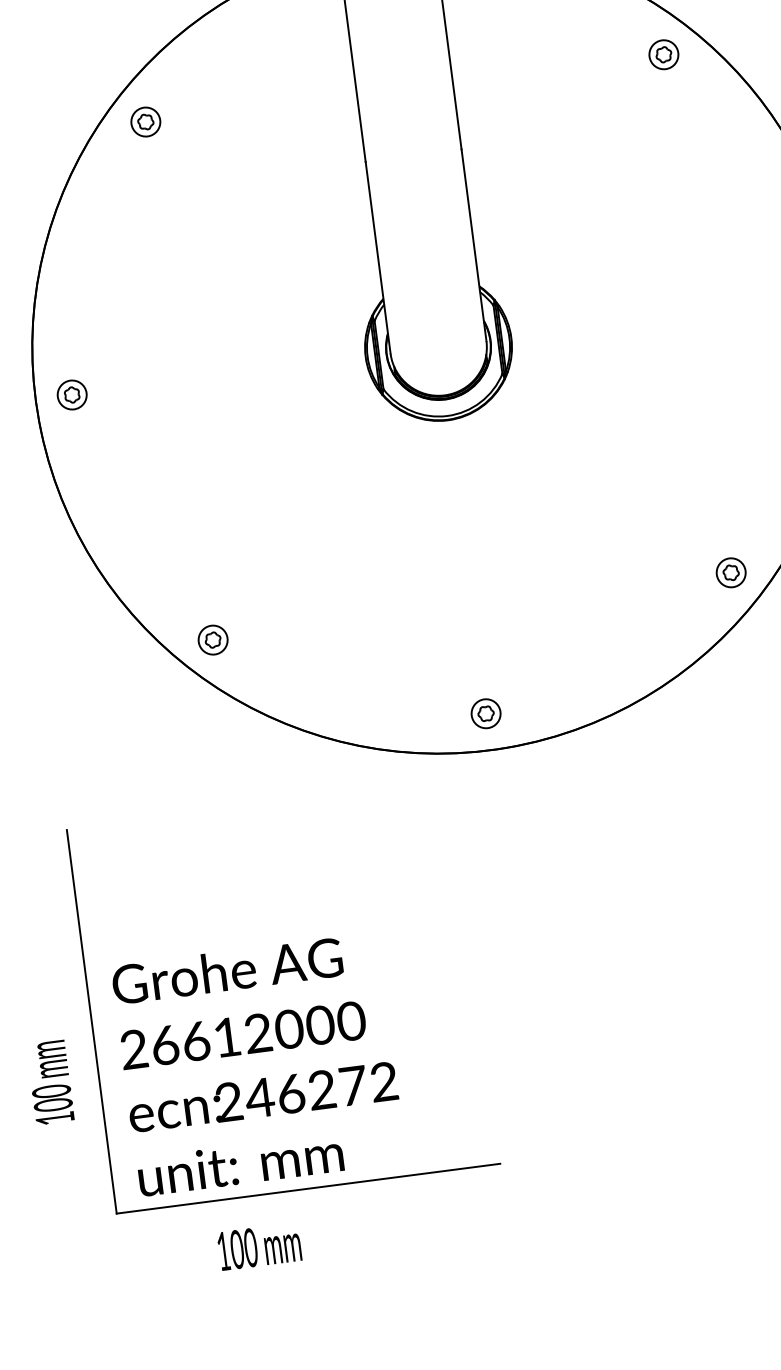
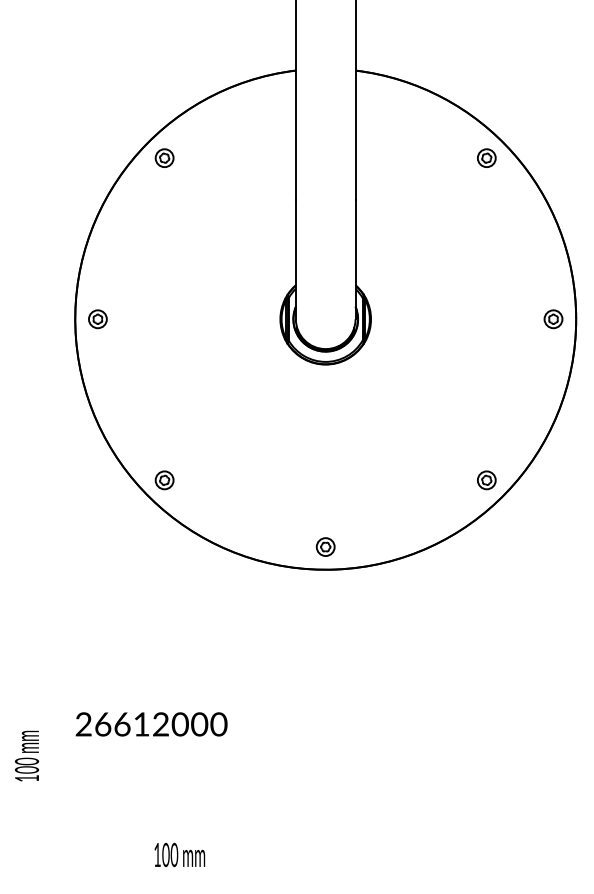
part: (277, 983) -> (176, 695), removed
text: (51, 1081) -> (27, 755), moved
text: (258, 1245) -> (179, 854), moved

